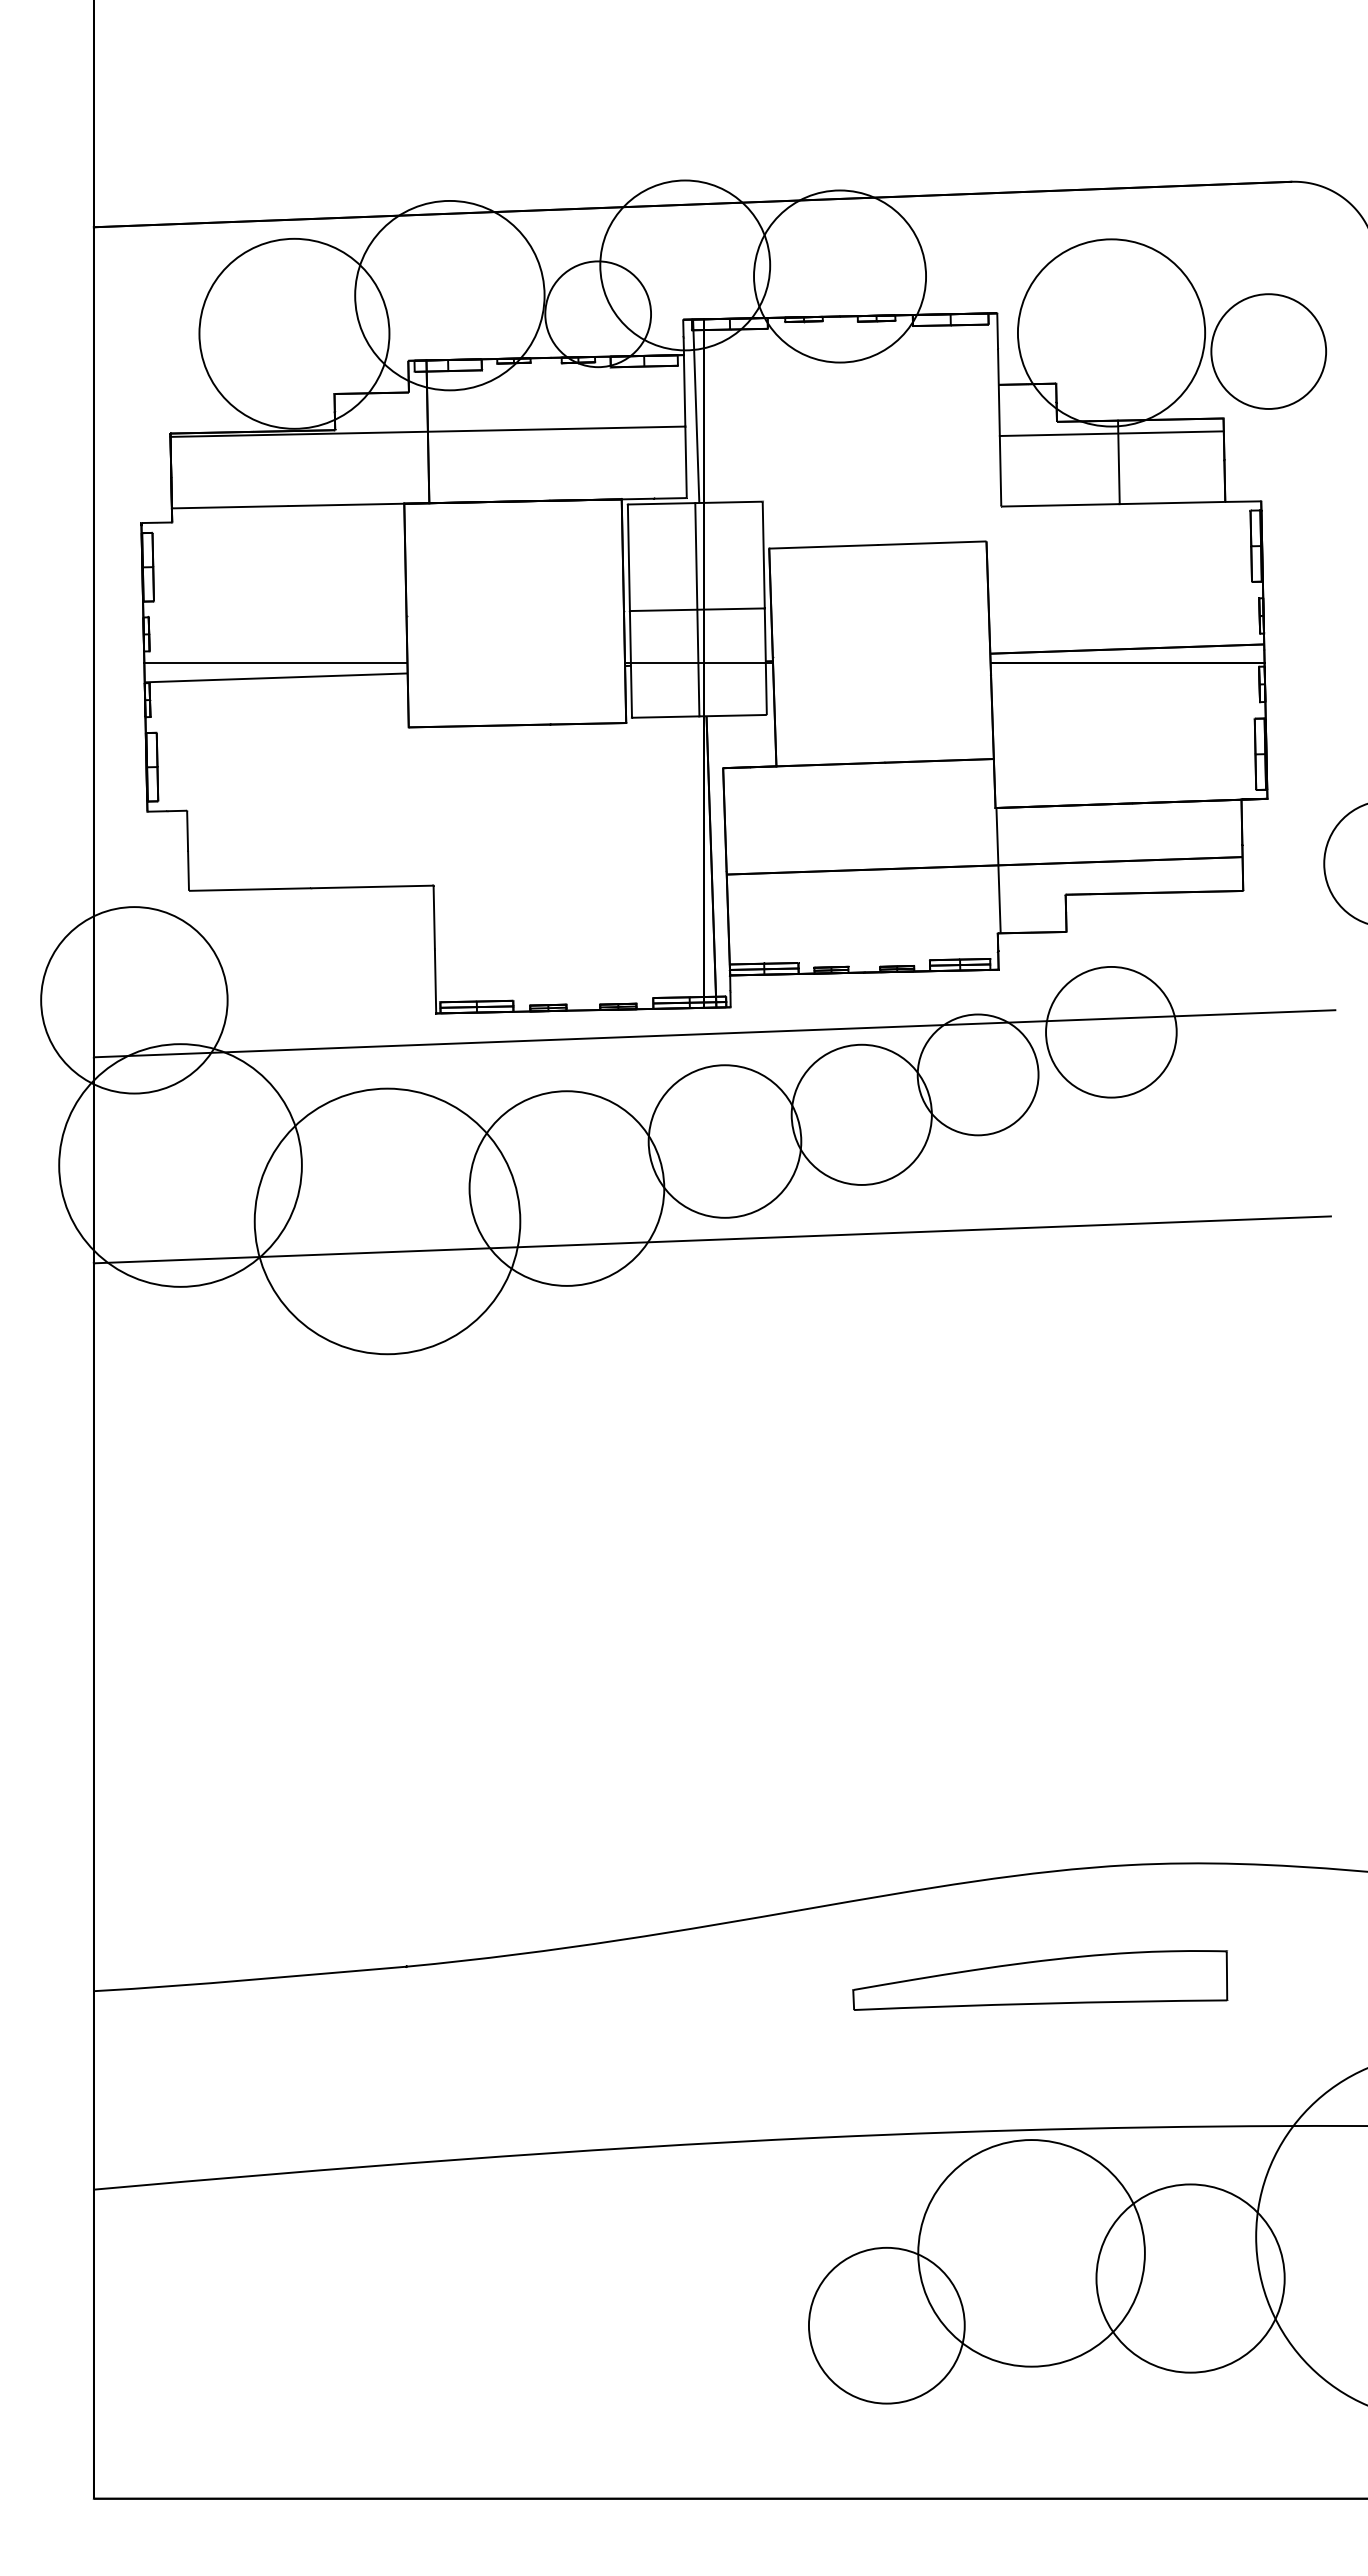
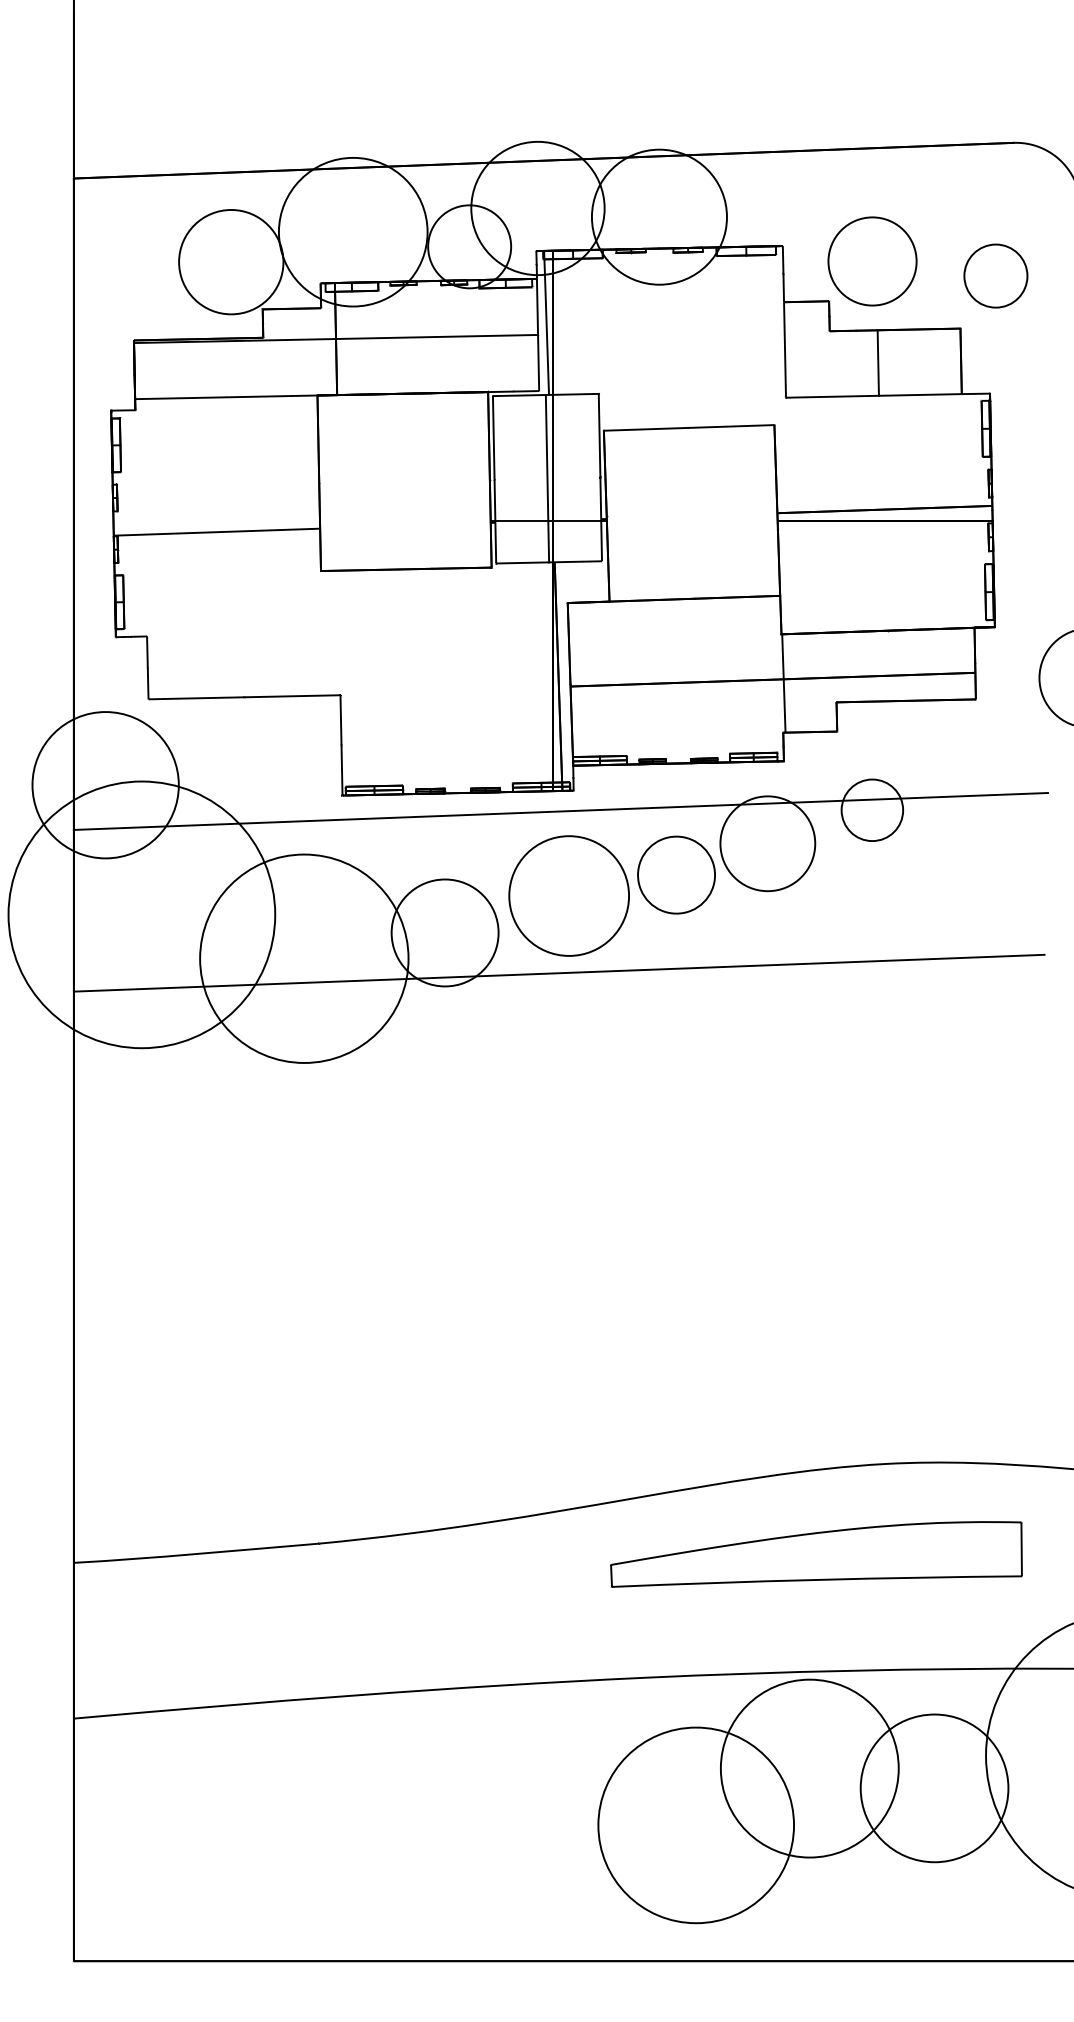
circle: (1111, 332) -> (872, 261), size x0.6
circle: (294, 333) -> (231, 261), size x0.7
circle: (1268, 351) -> (995, 276), size x0.7
line: (1111, 433) -> (872, 340), removed
line: (696, 609) -> (546, 478), removed
line: (275, 663) -> (216, 520), removed
circle: (1111, 1031) -> (872, 809), size x0.6
circle: (861, 1114) -> (676, 874), size x0.7
circle: (180, 1165) -> (141, 914), size x1.4
circle: (566, 1188) -> (444, 932), size x0.7
part: (1040, 1980) -> (816, 1554), size x1.4
circle: (886, 2325) -> (695, 1825), size x1.6

